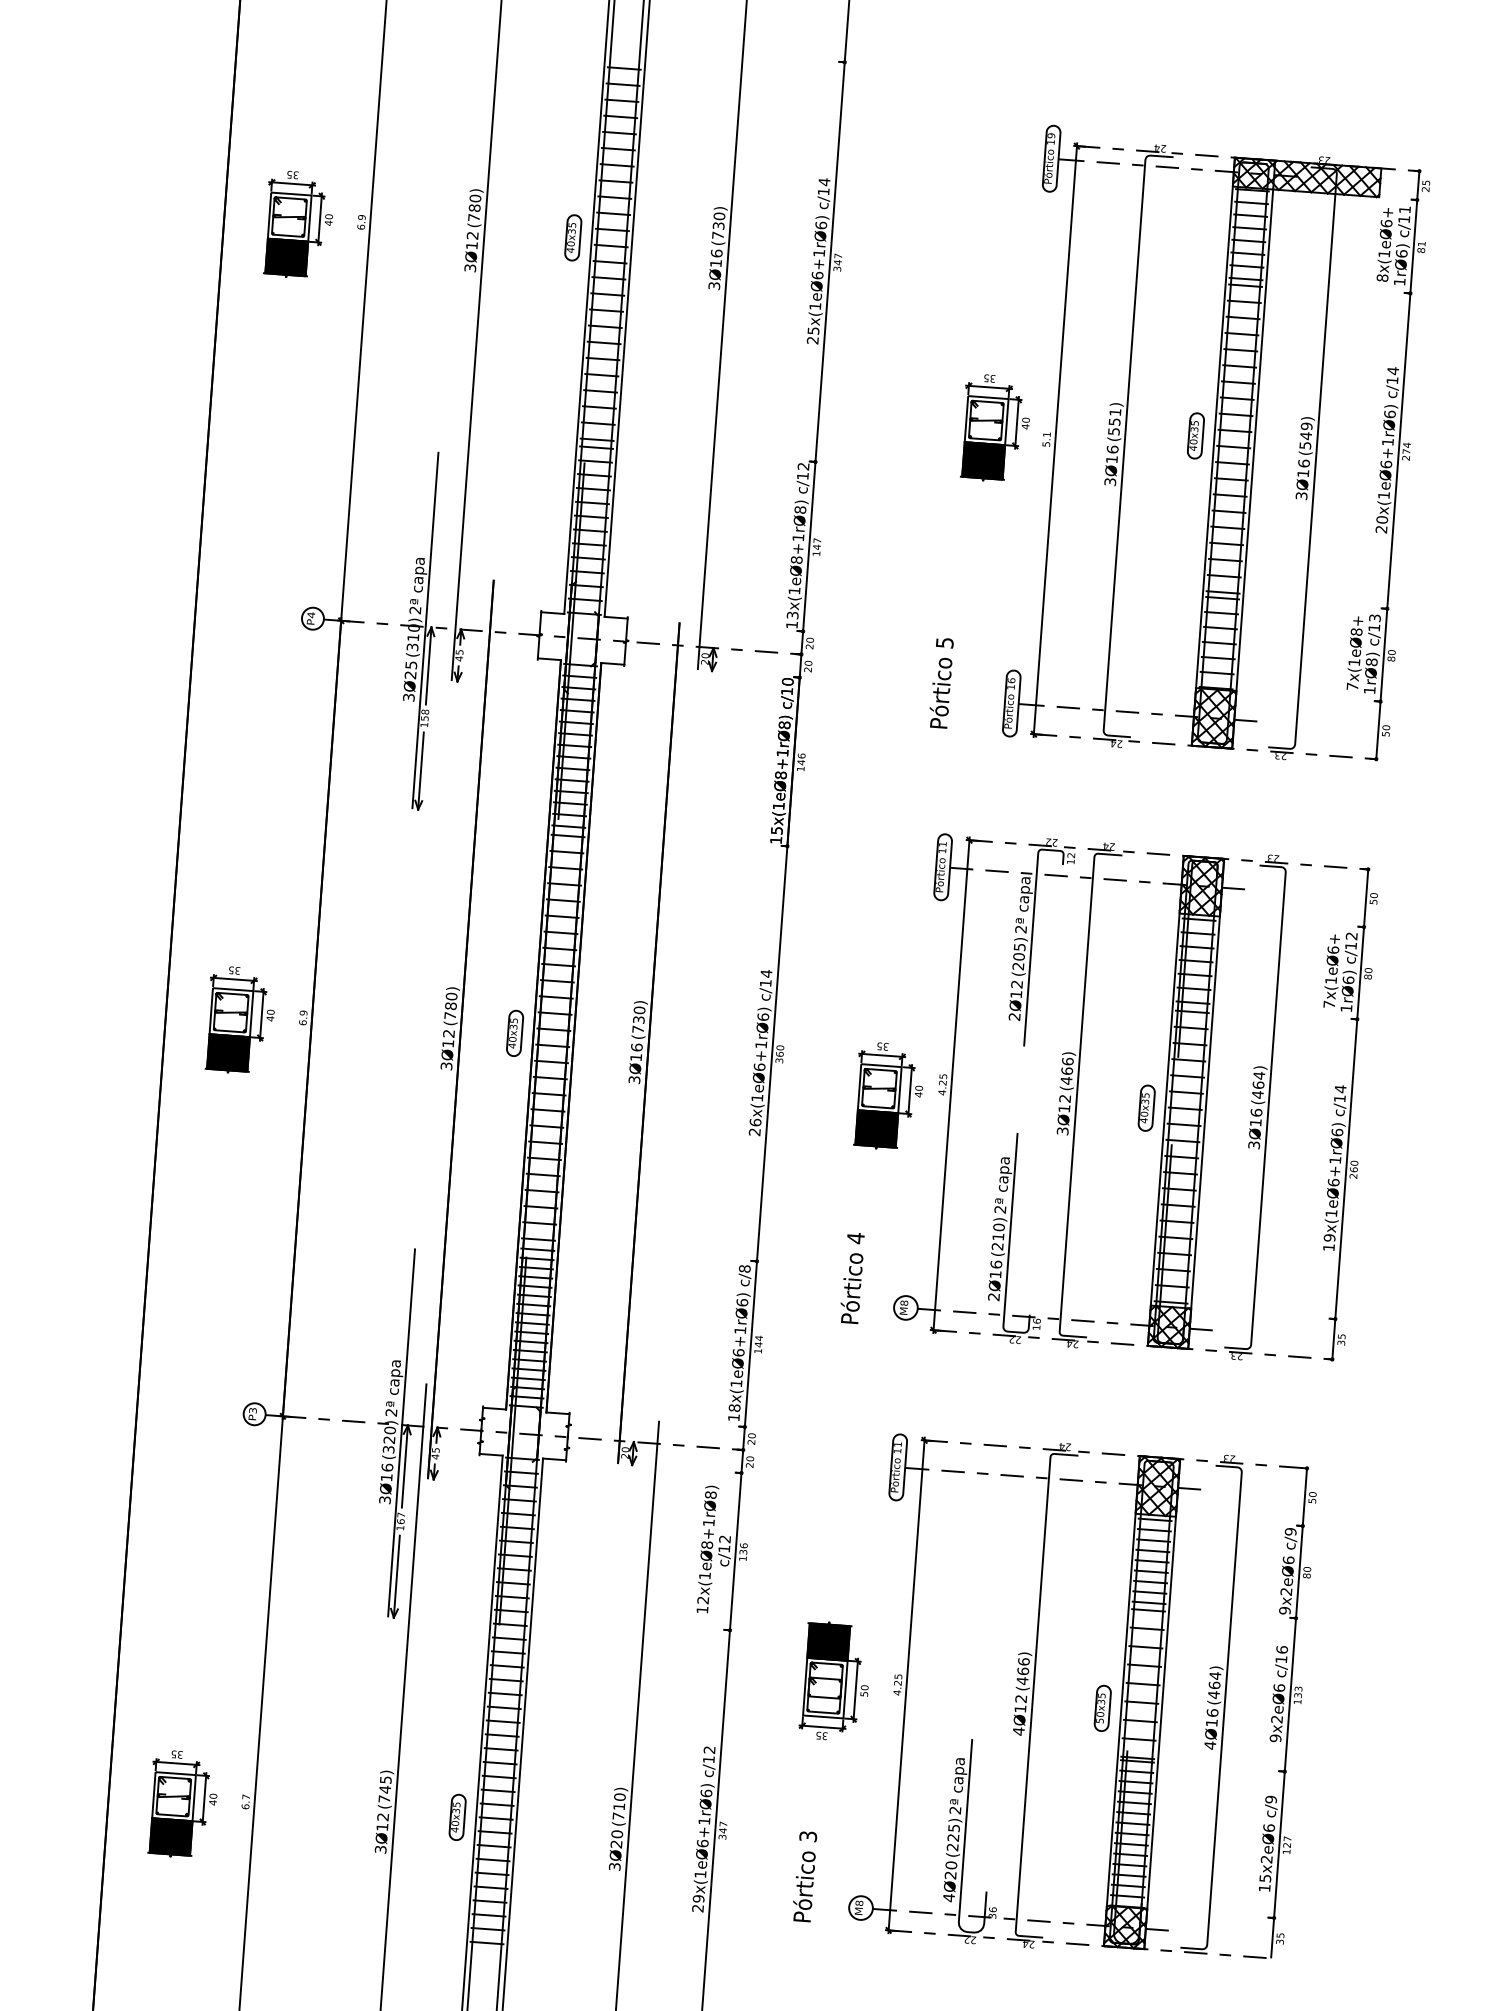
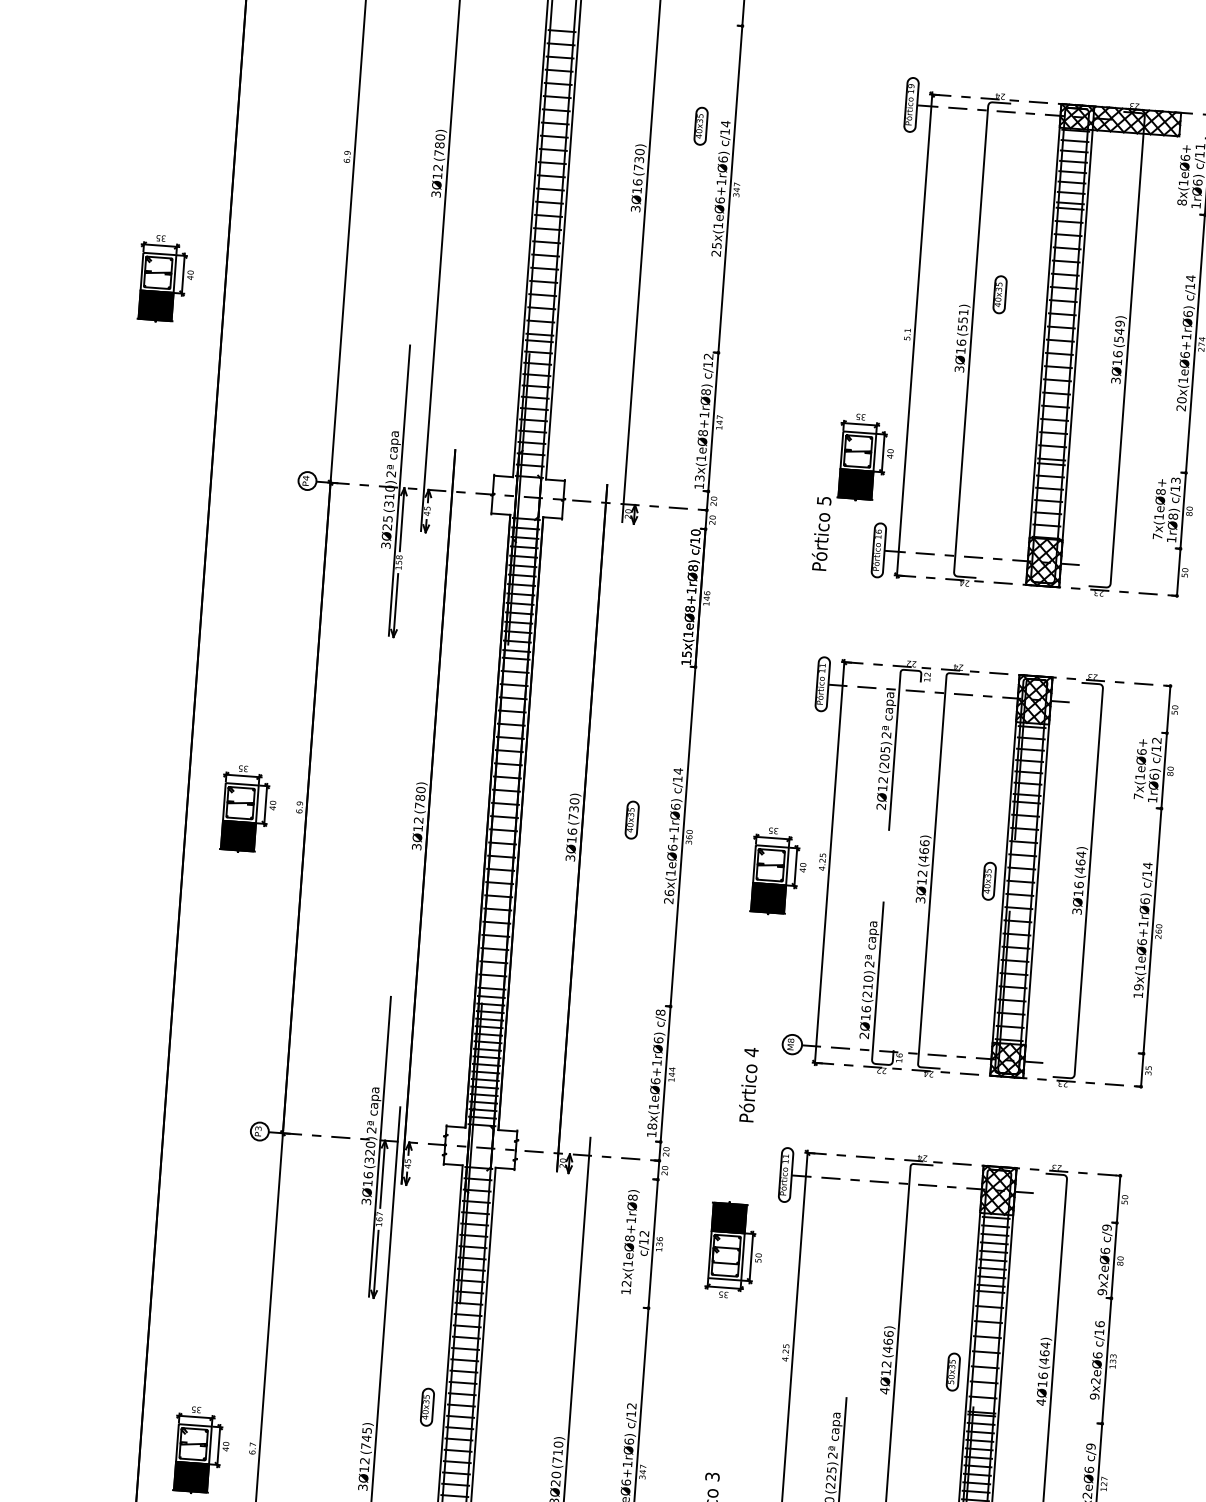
part: (297, 224) -> (164, 278), moved
part: (573, 237) -> (701, 125), moved
part: (994, 427) -> (864, 457), moved
part: (1195, 435) -> (999, 294), moved
part: (514, 1032) -> (631, 819), moved
text: (852, 1278) -> (748, 1085), moved
part: (833, 1680) -> (733, 1249), moved
part: (457, 1816) -> (427, 1406), moved

